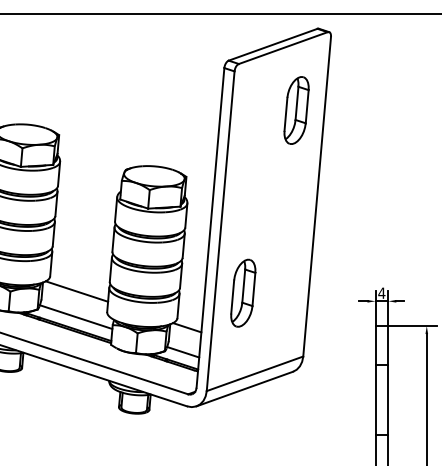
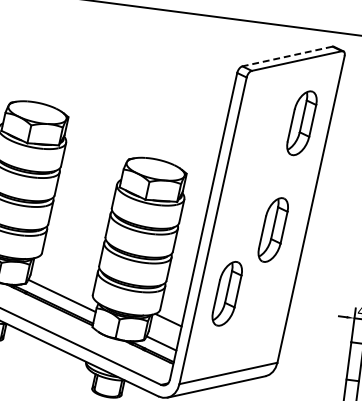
line: (272, 44) -> (286, 56), solid -> dashed
part: (281, 222) -> (273, 229), added
line: (76, 291) -> (65, 271), removed

